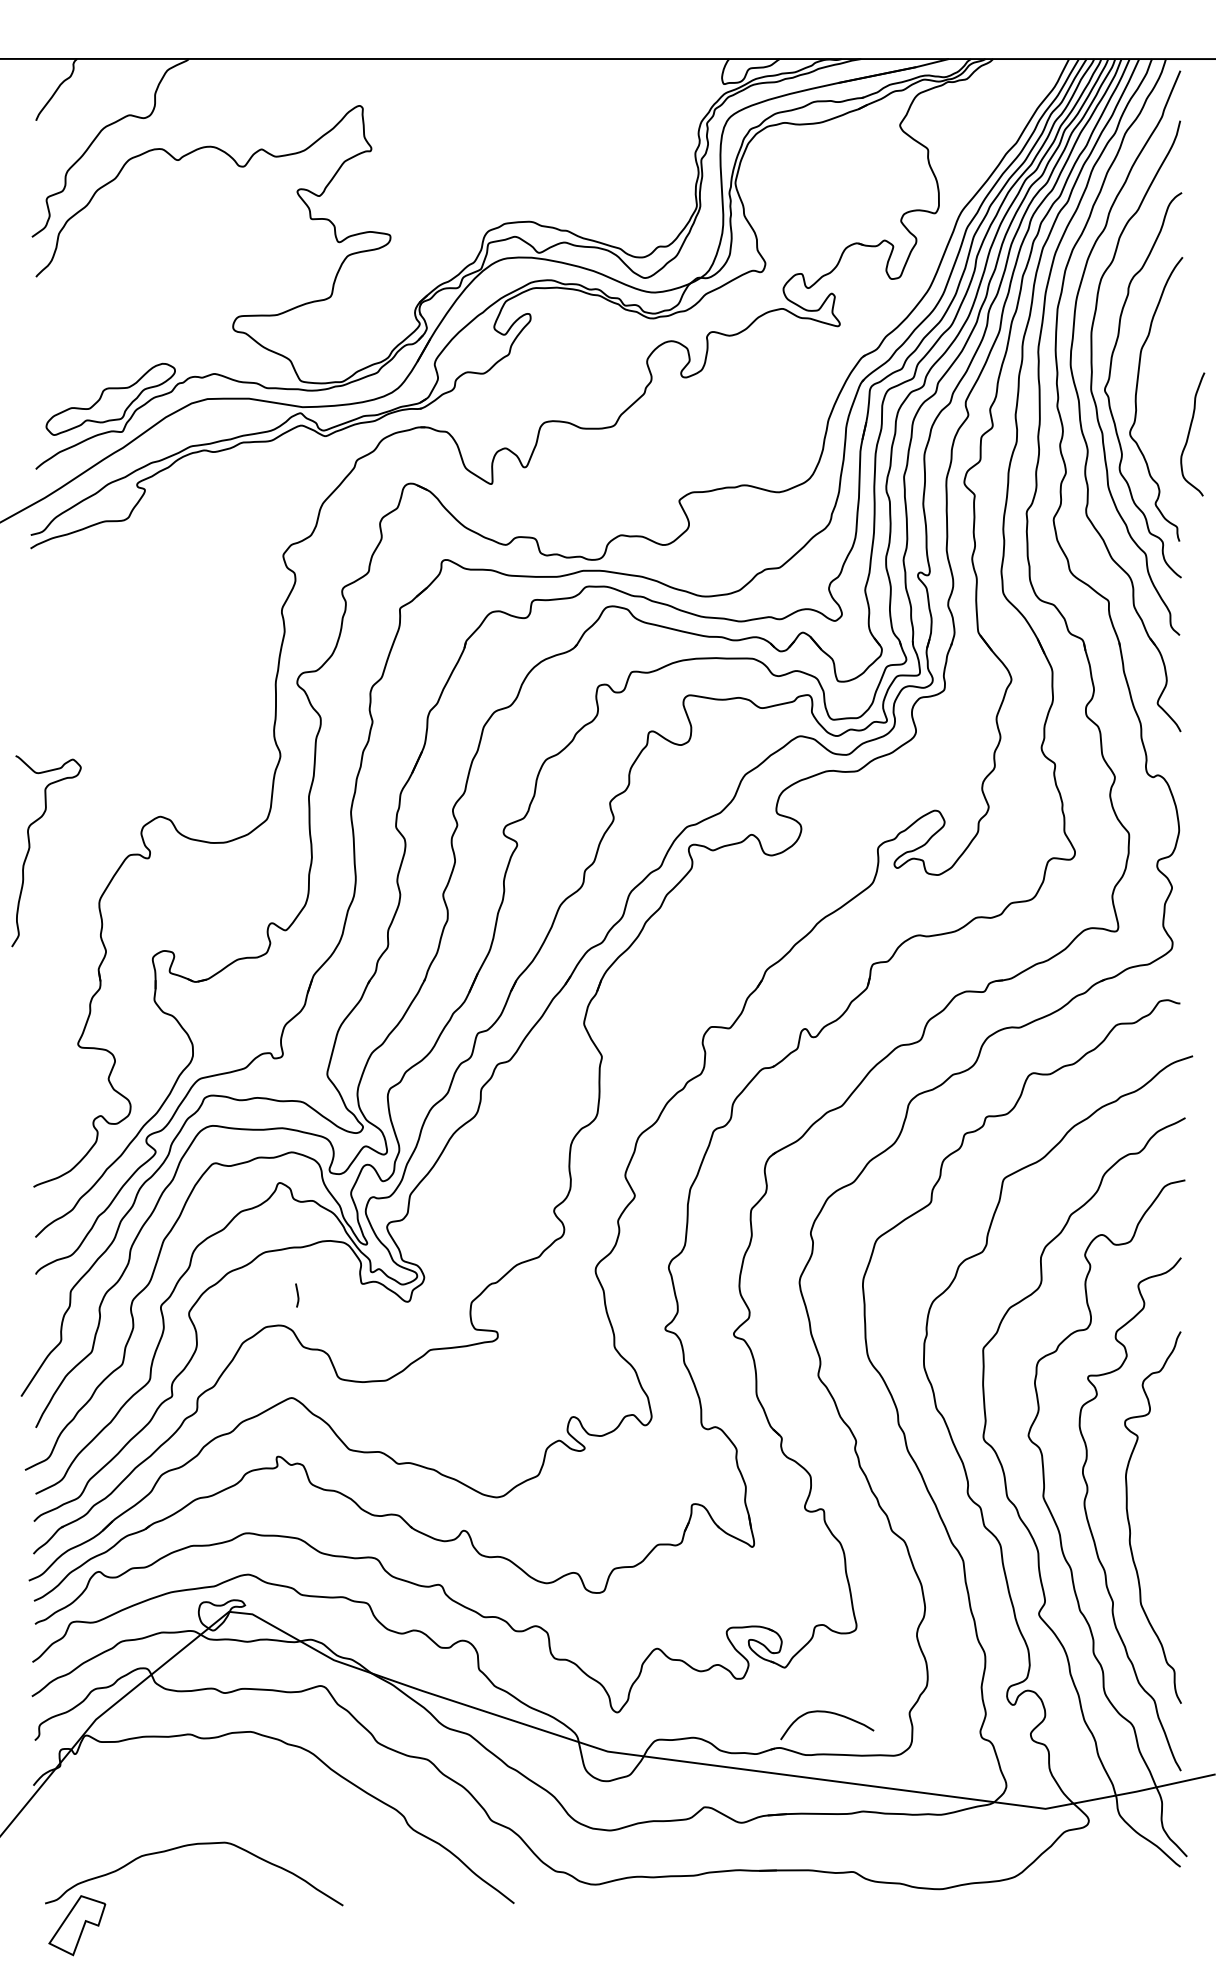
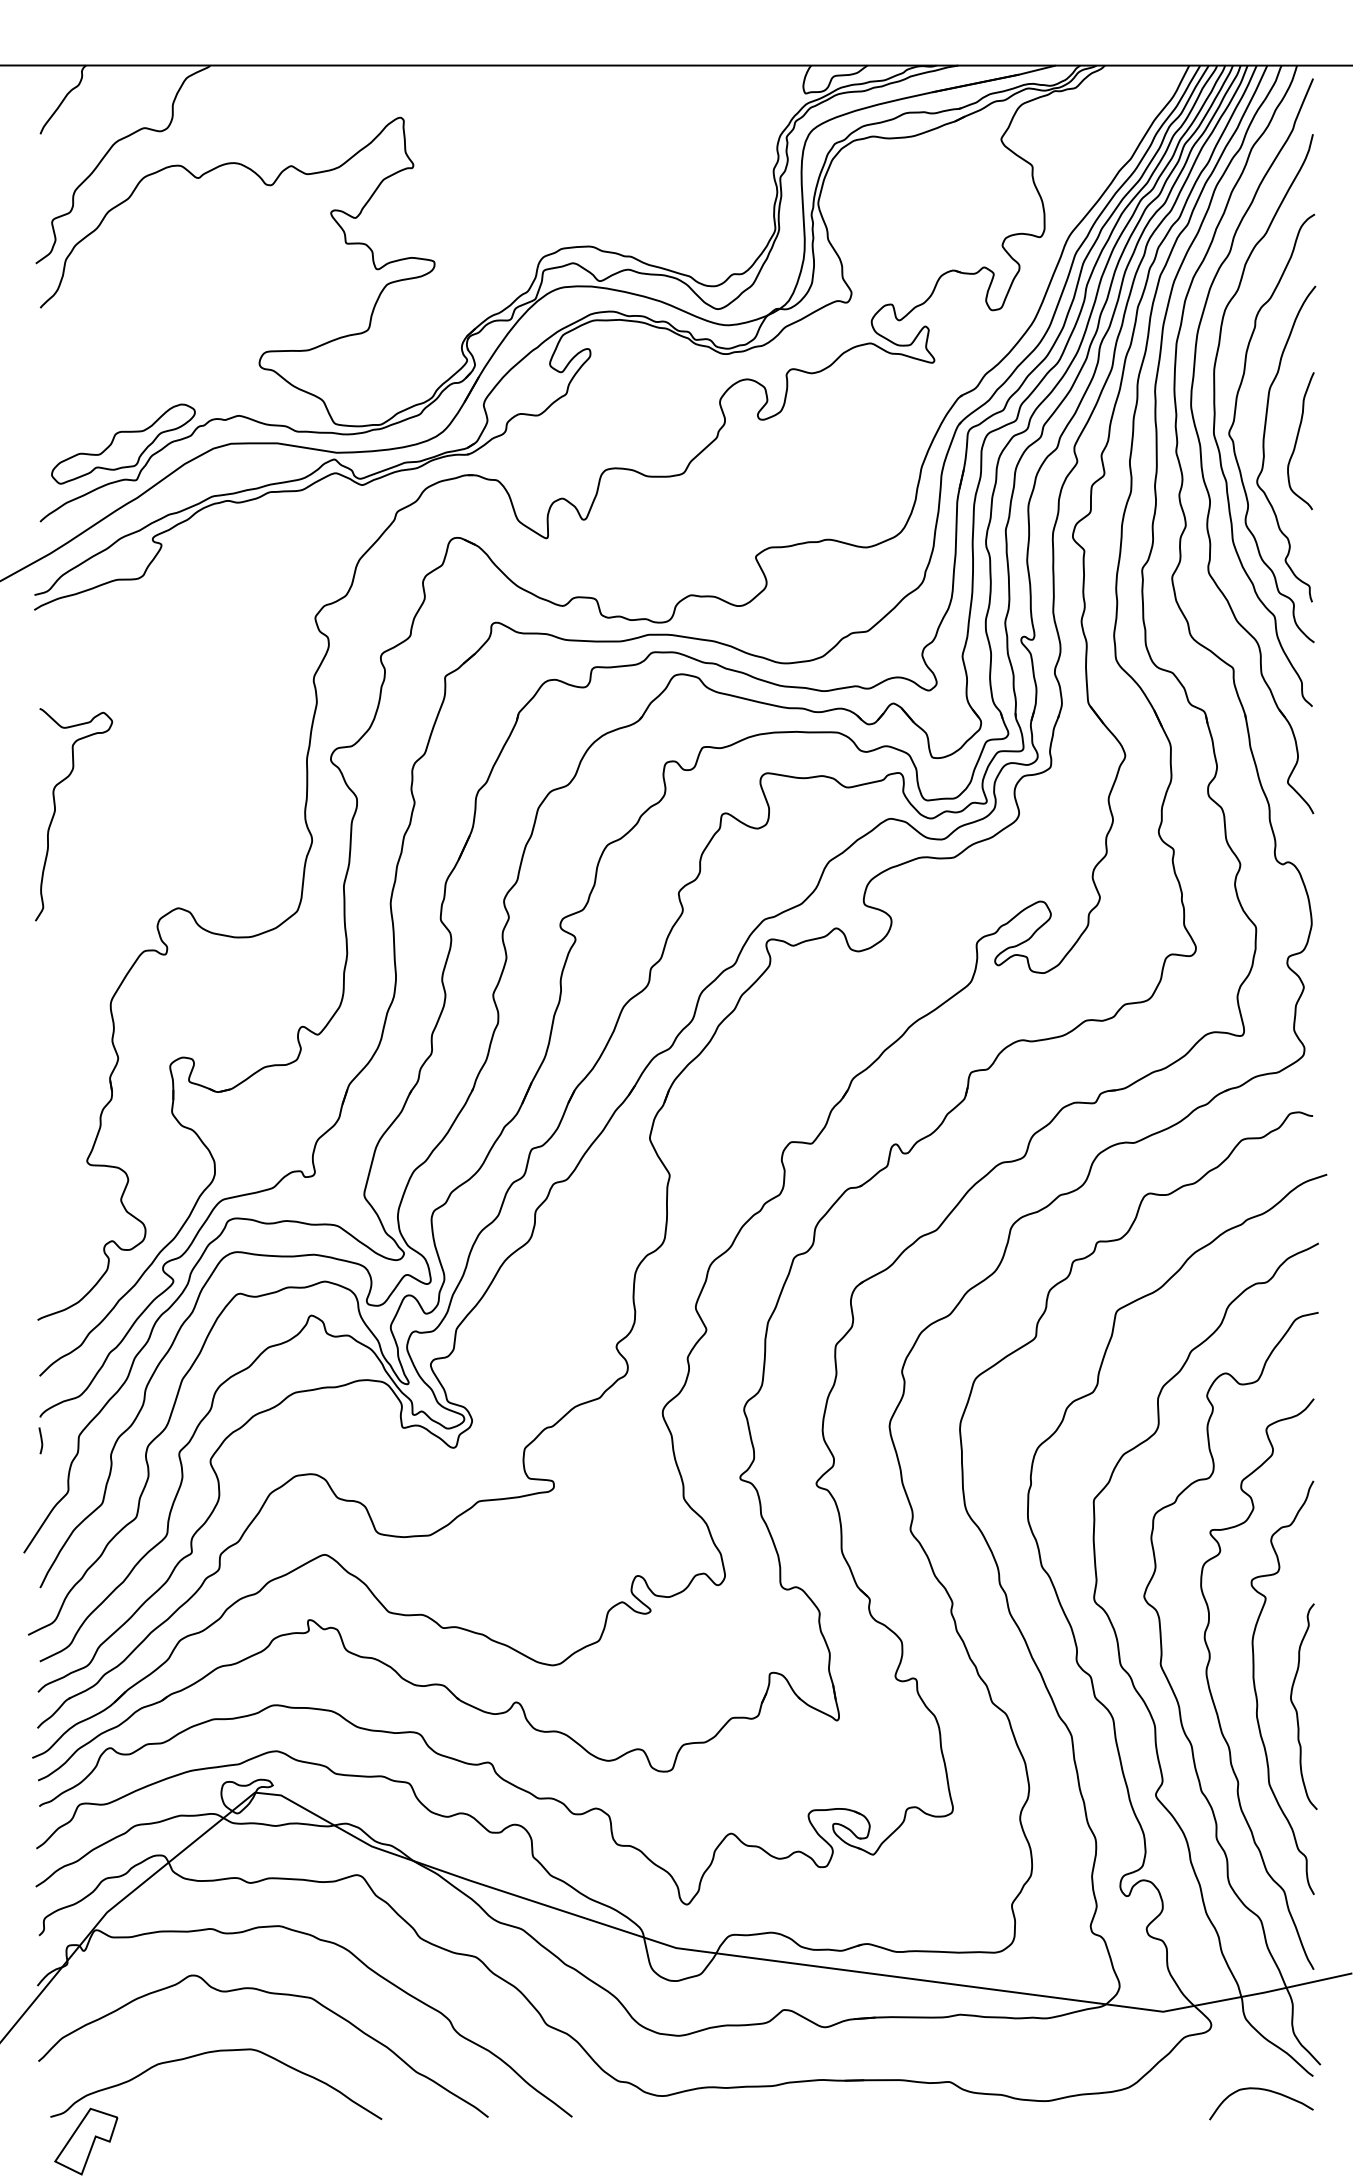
curve: (1189, 434) -> (1297, 441), moved
curve: (29, 850) -> (55, 813), moved
curve: (296, 1295) -> (40, 1440), moved
curve: (1166, 1537) -> (1297, 1710), added
curve: (828, 1713) -> (1262, 2090), moved
curve: (244, 1793) -> (272, 1994), added

